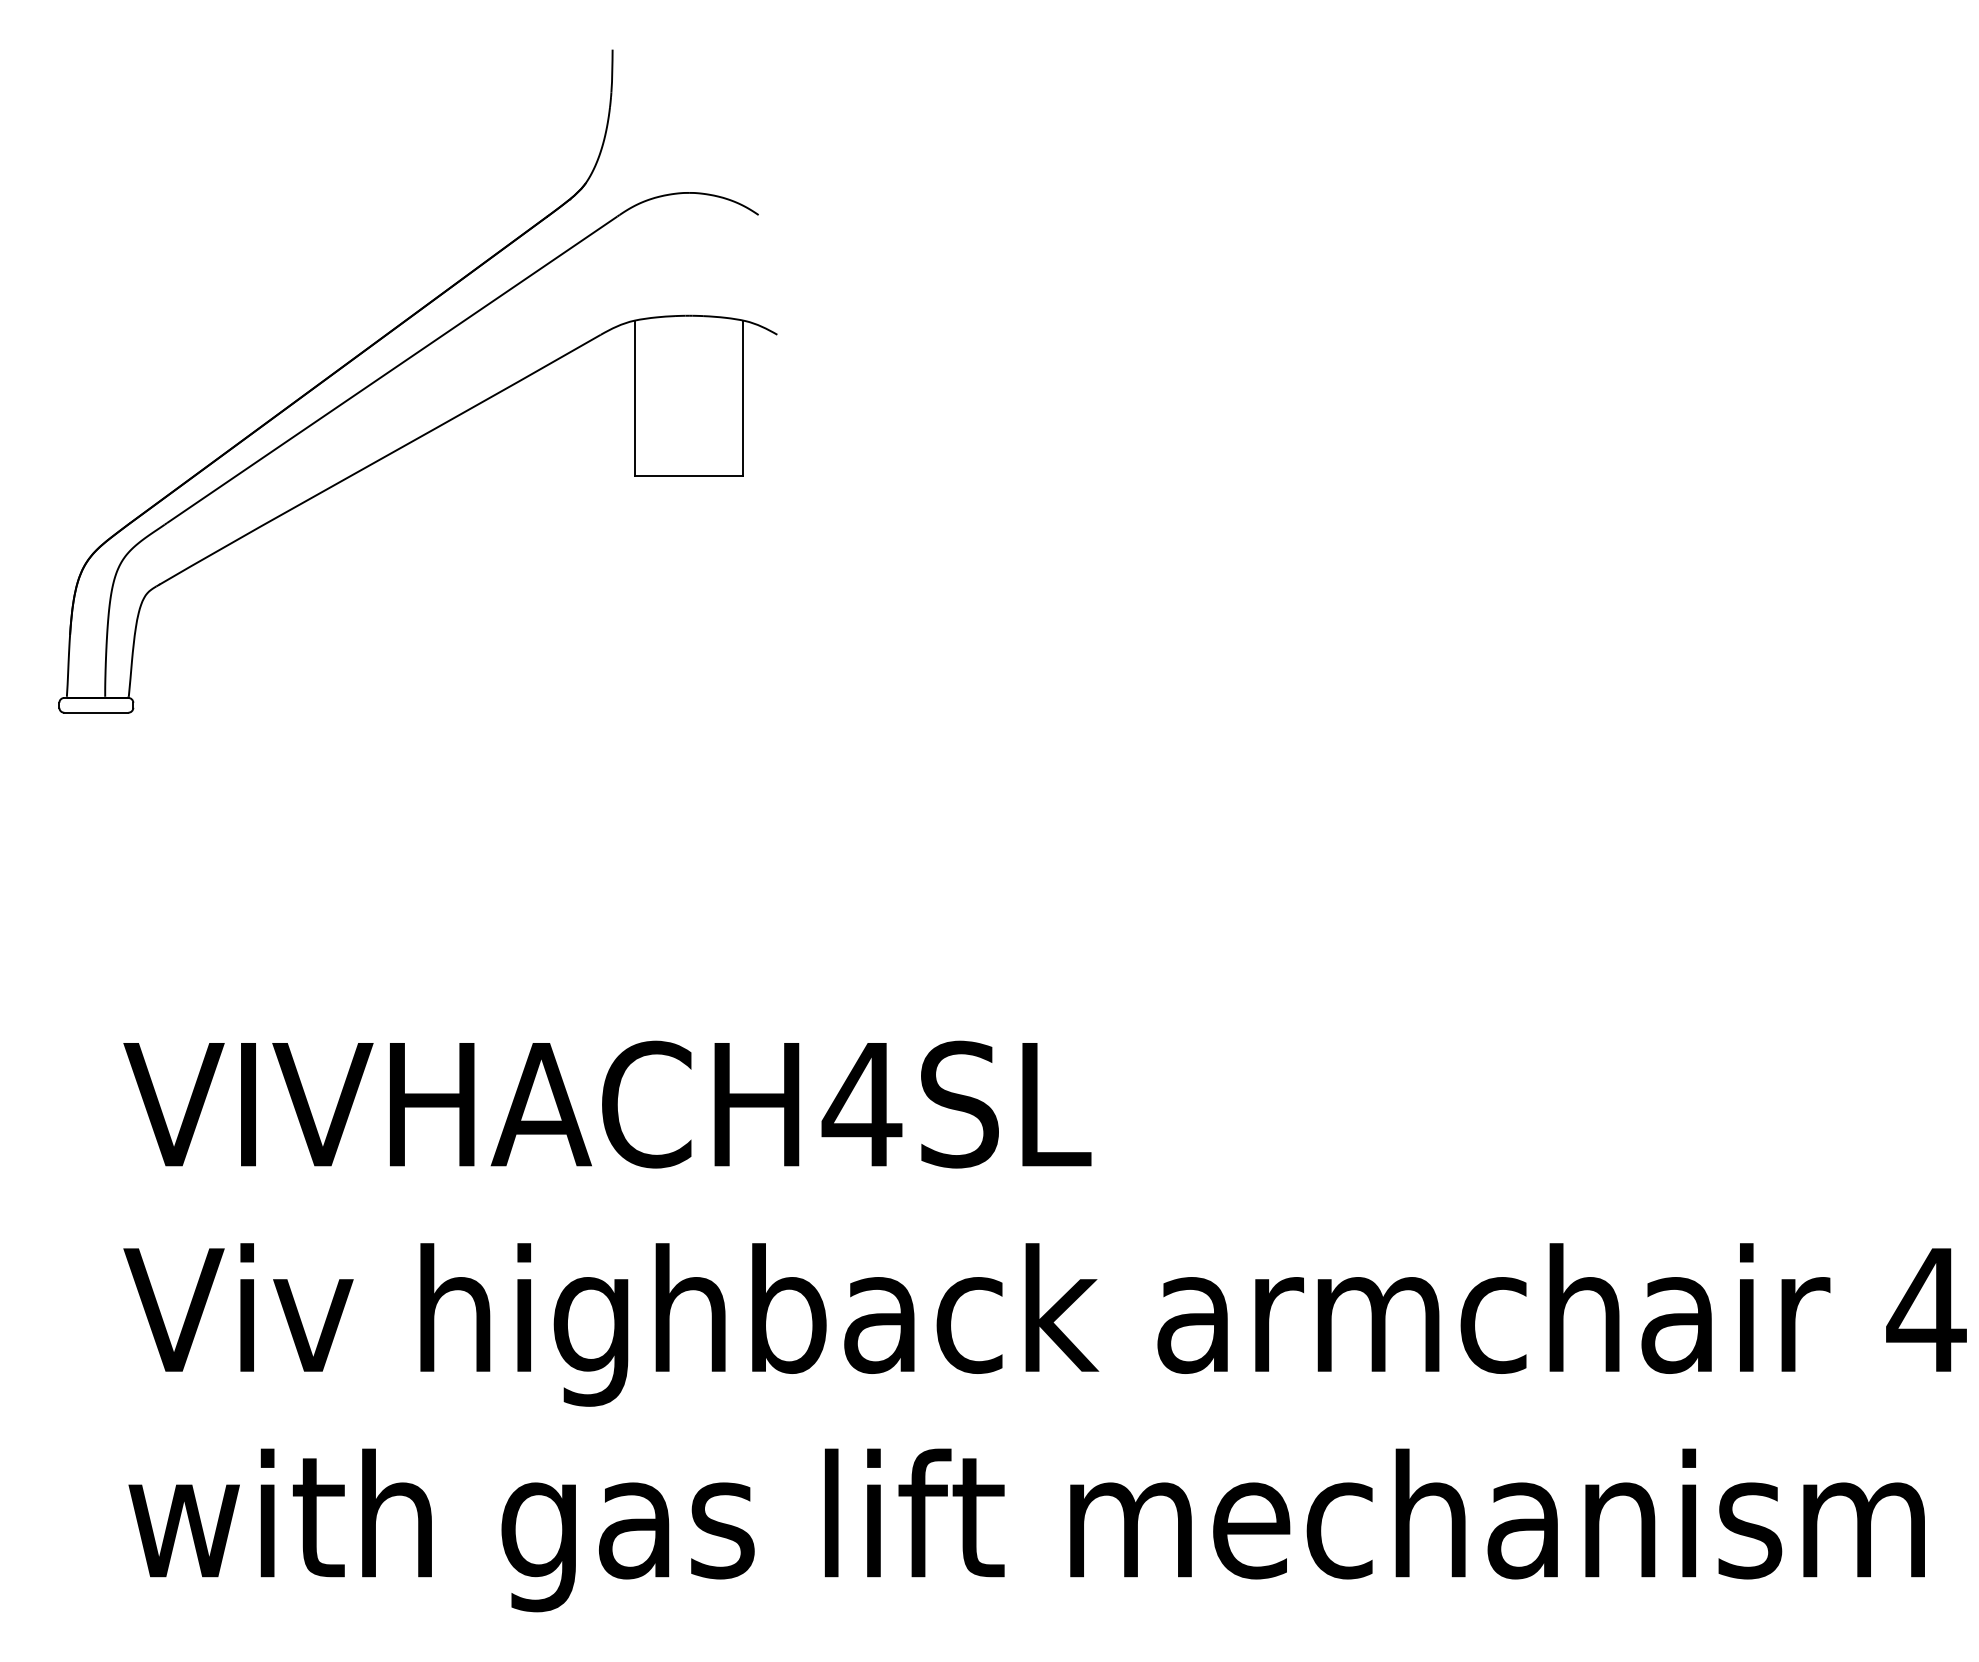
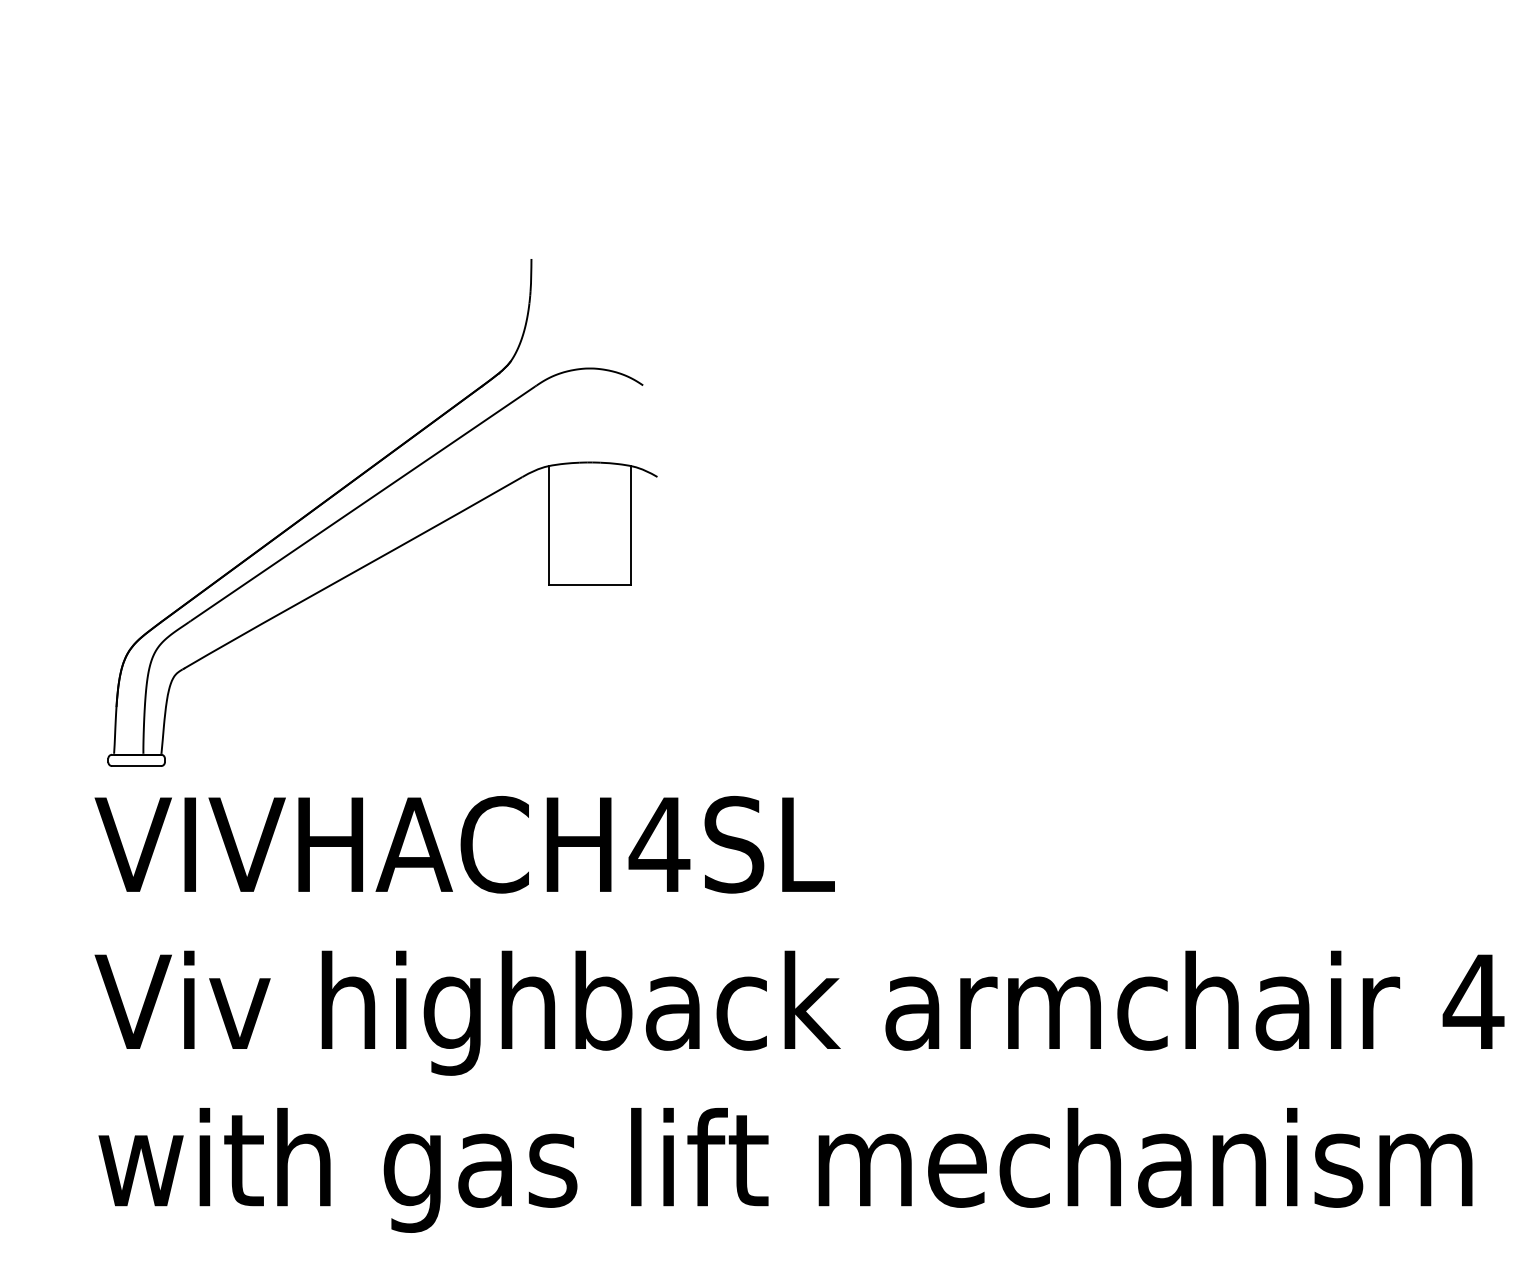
part: (403, 363) -> (371, 498), moved

